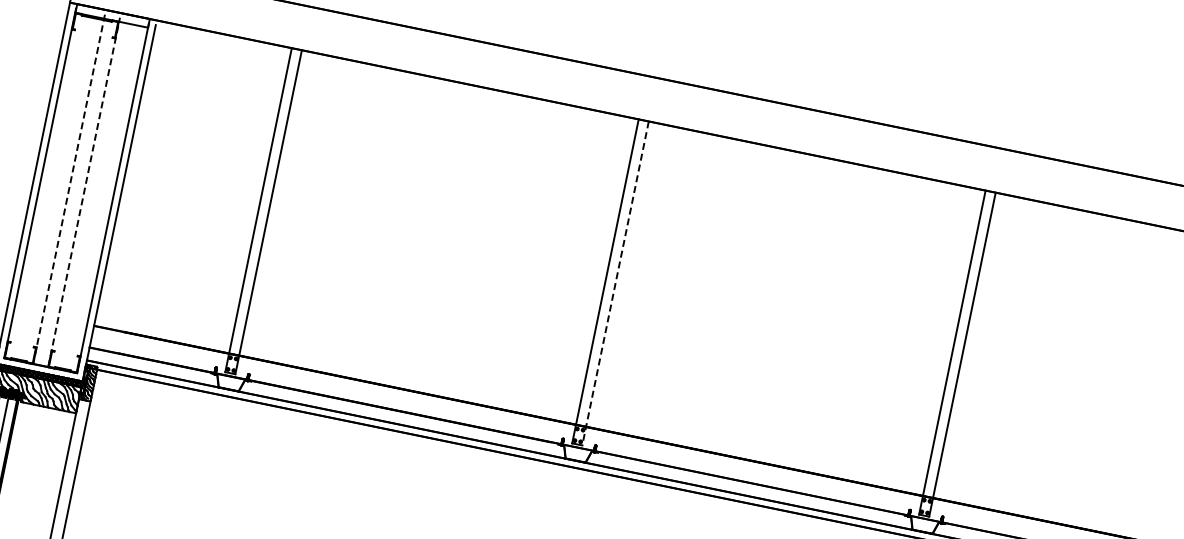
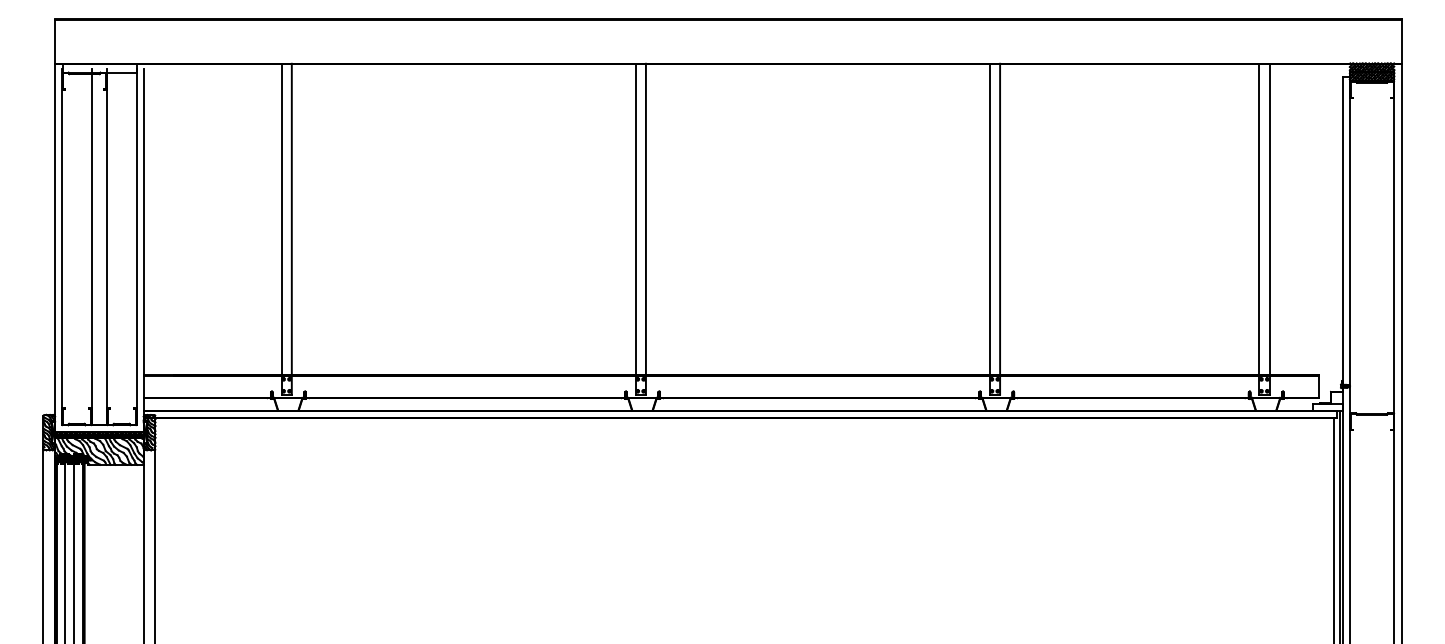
line: (68, 189) -> (91, 247), dashed -> solid
line: (84, 192) -> (107, 246), dashed -> solid
line: (615, 283) -> (645, 229), dashed -> solid

